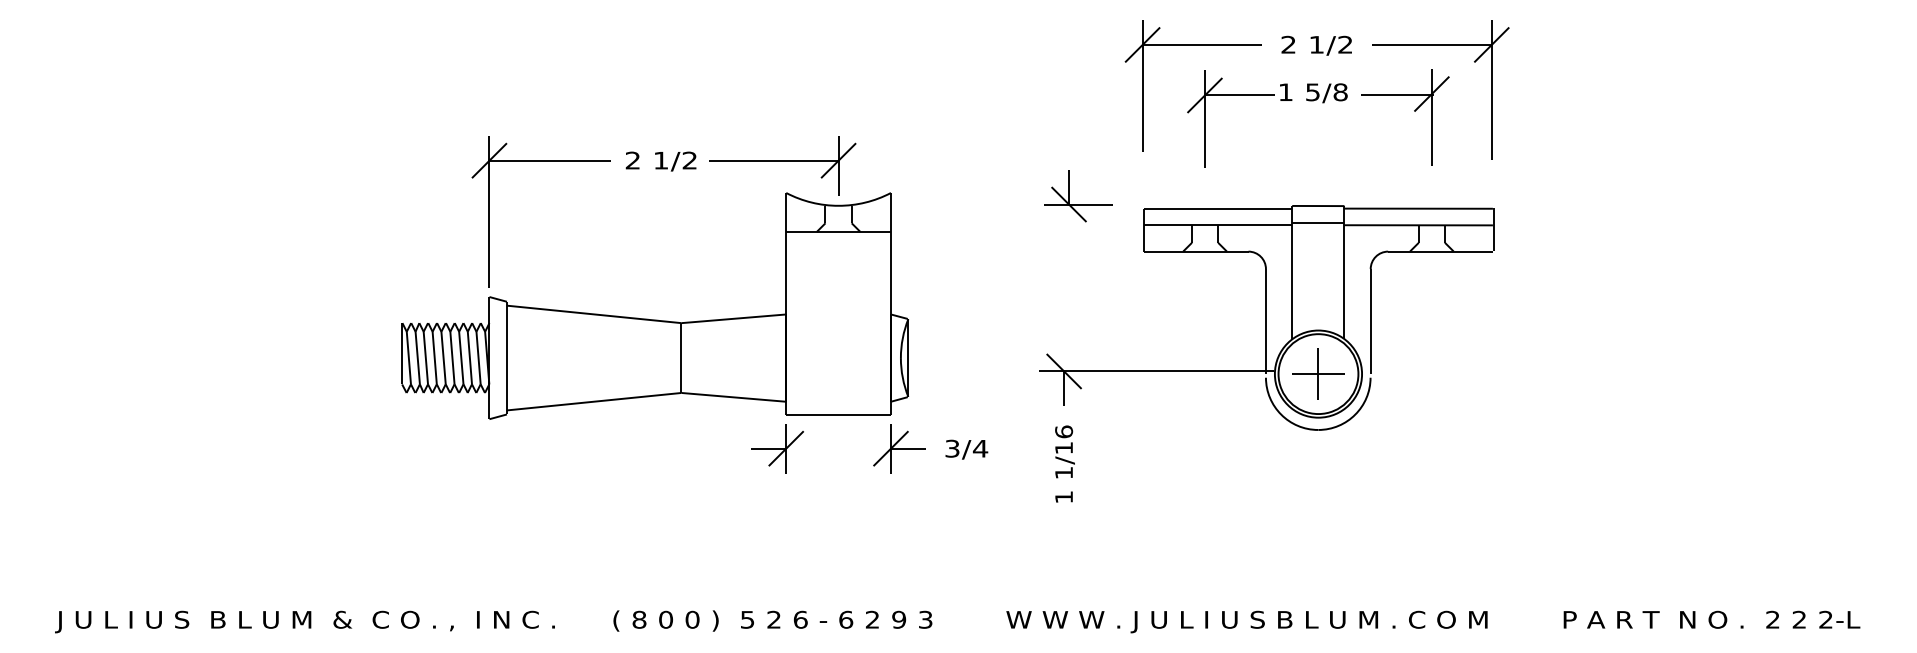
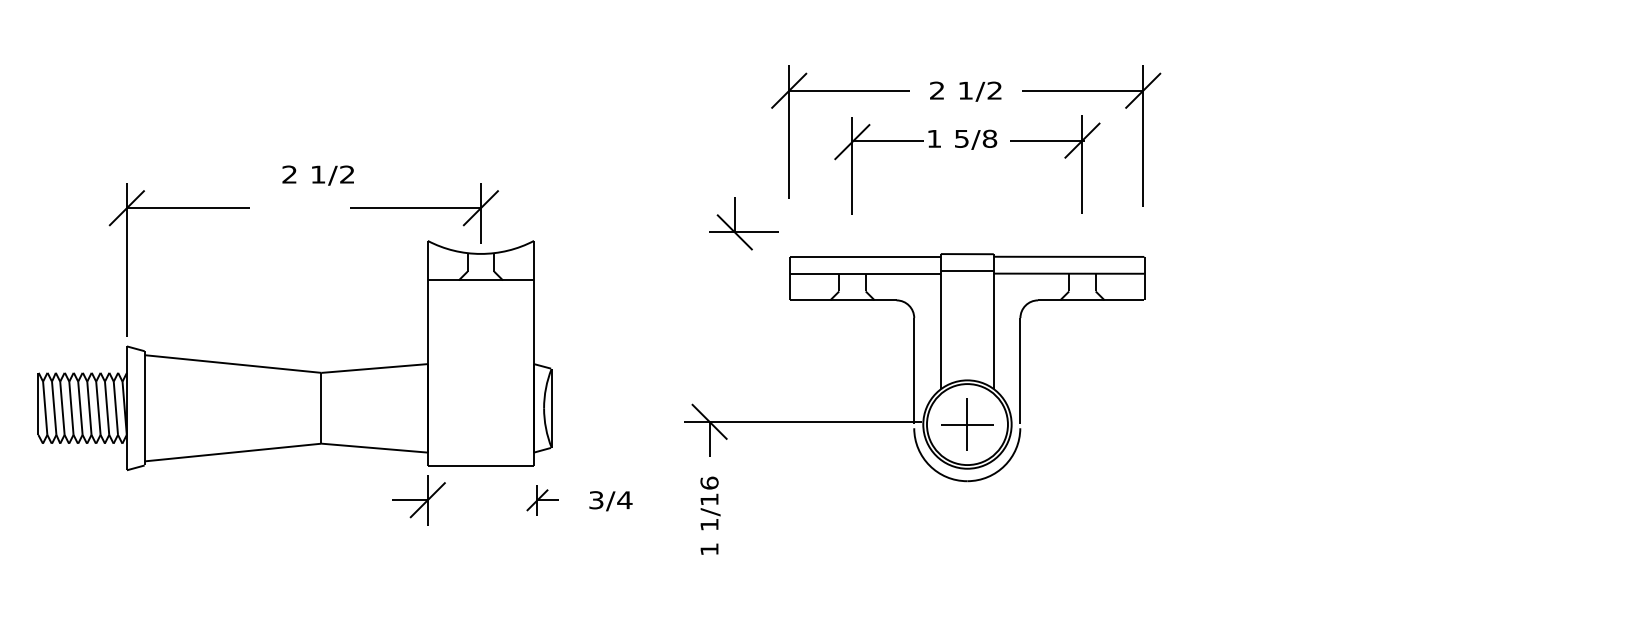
text: (660, 161) -> (317, 175), moved
part: (1078, 204) -> (744, 232), moved
part: (899, 448) -> (542, 499), size x0.6

